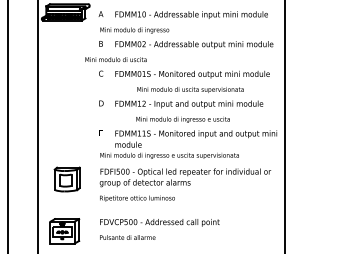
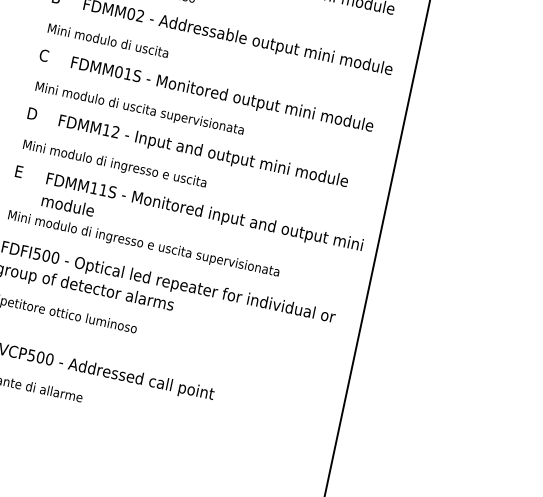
text: (115, 59) -> (107, 40), moved
text: (190, 89) -> (139, 108), moved
text: (182, 119) -> (113, 163), moved

